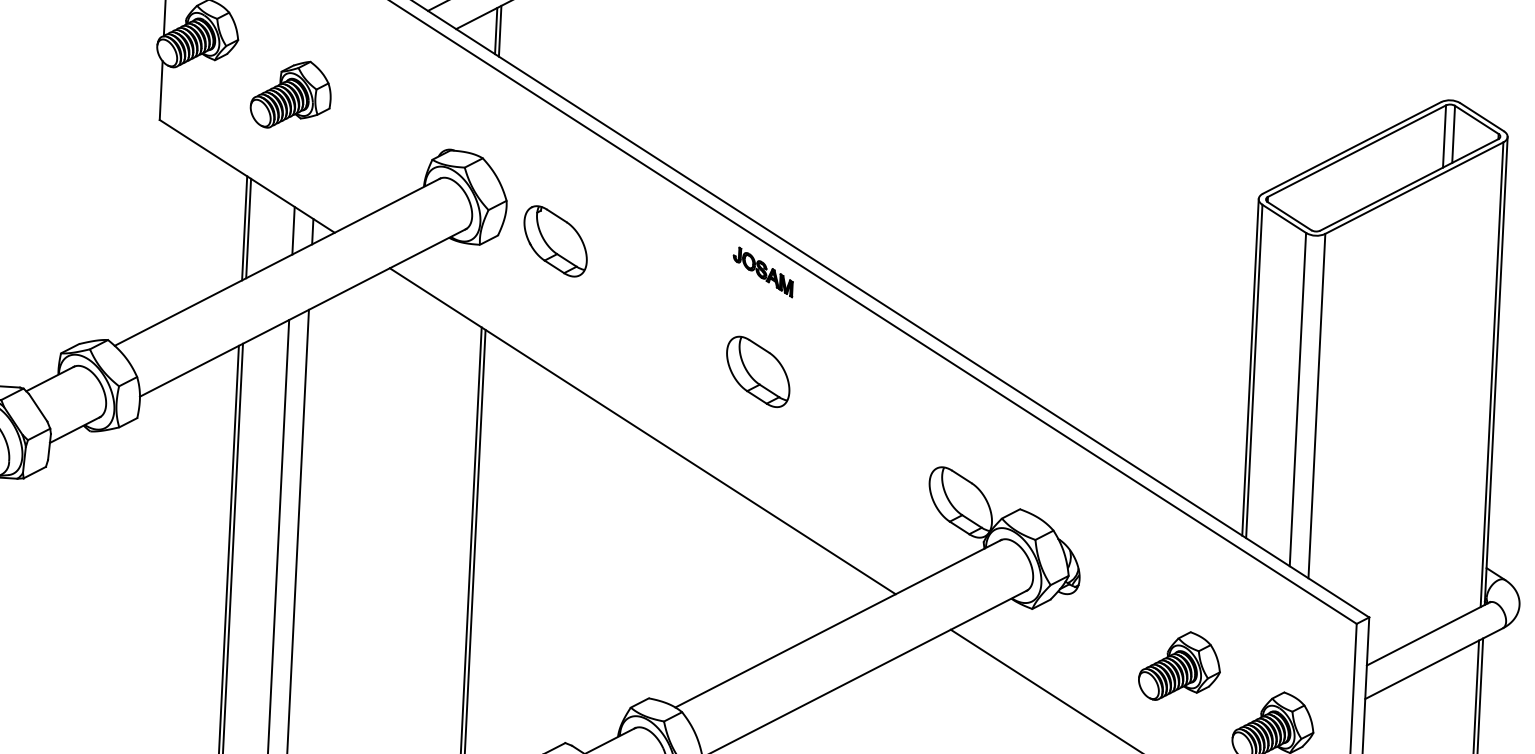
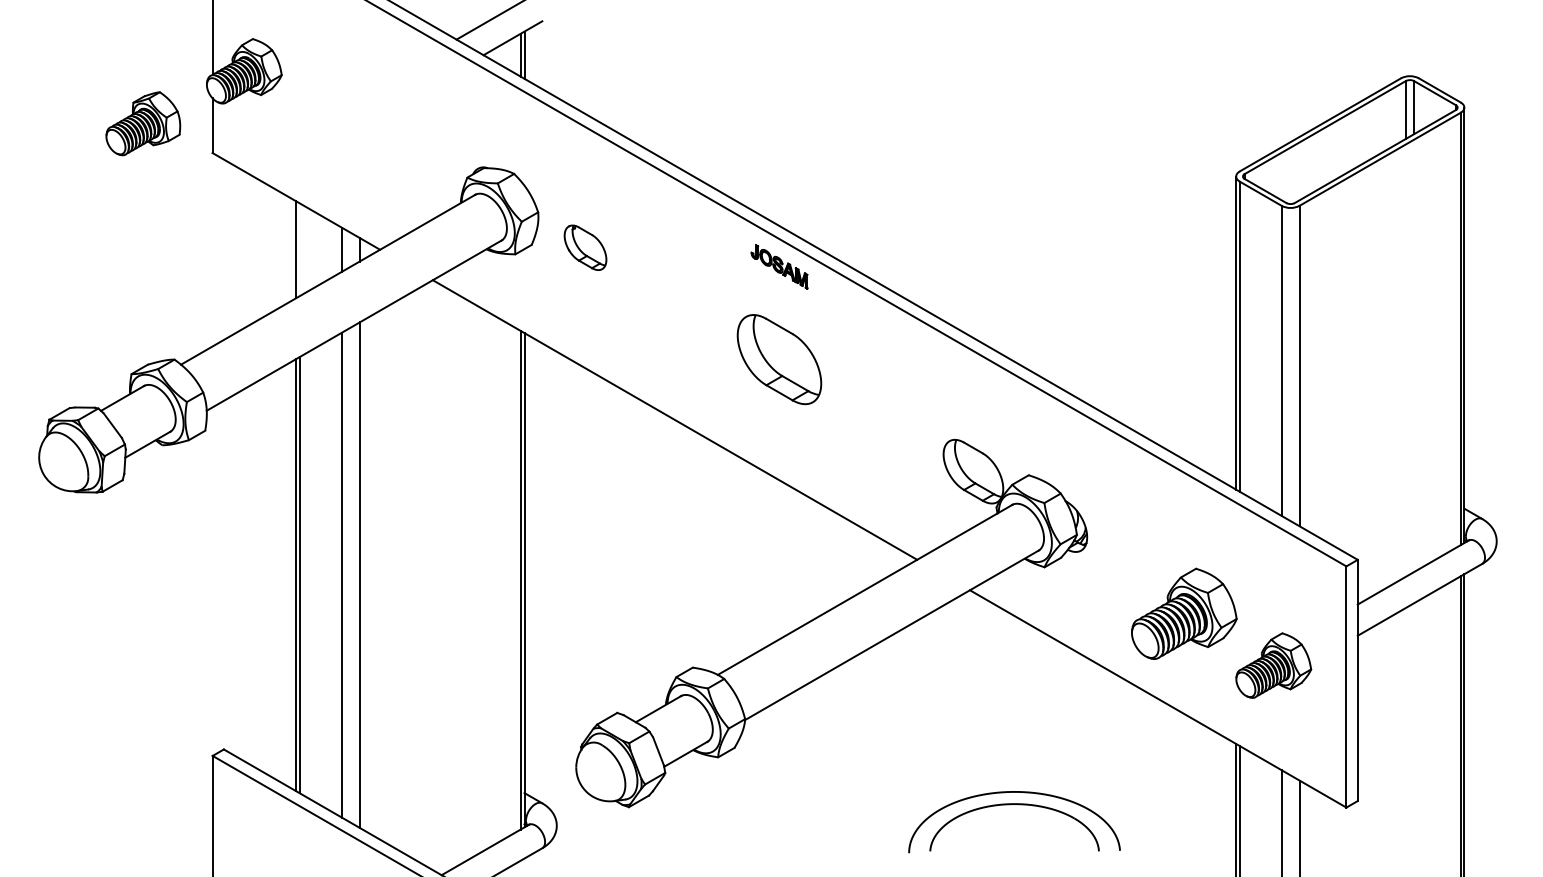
part: (291, 94) -> (143, 123), moved
line: (248, 228) -> (299, 249), removed
part: (555, 241) -> (585, 247), size x0.7
part: (758, 371) -> (779, 359), size x1.4
part: (1179, 665) -> (1183, 613), size x1.4

